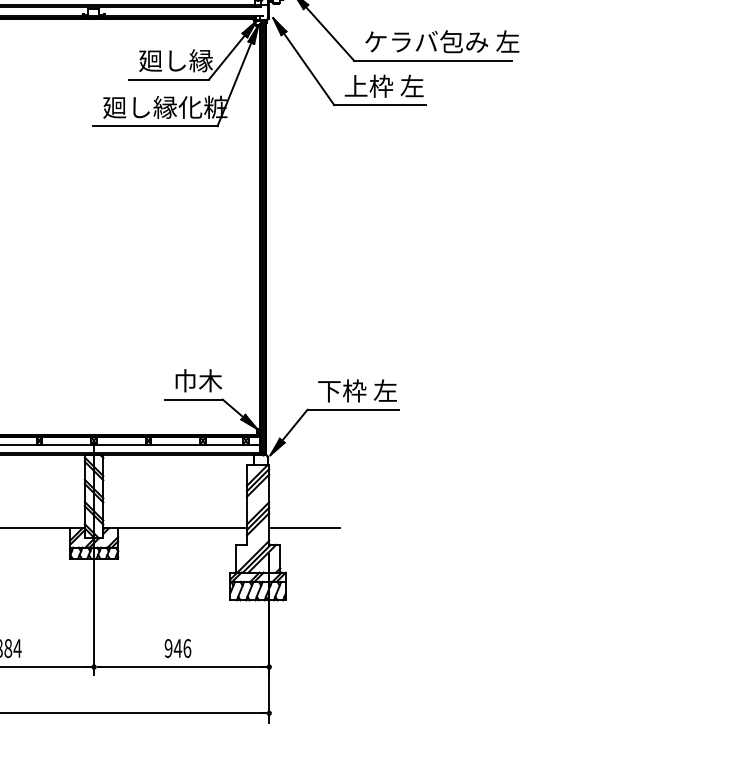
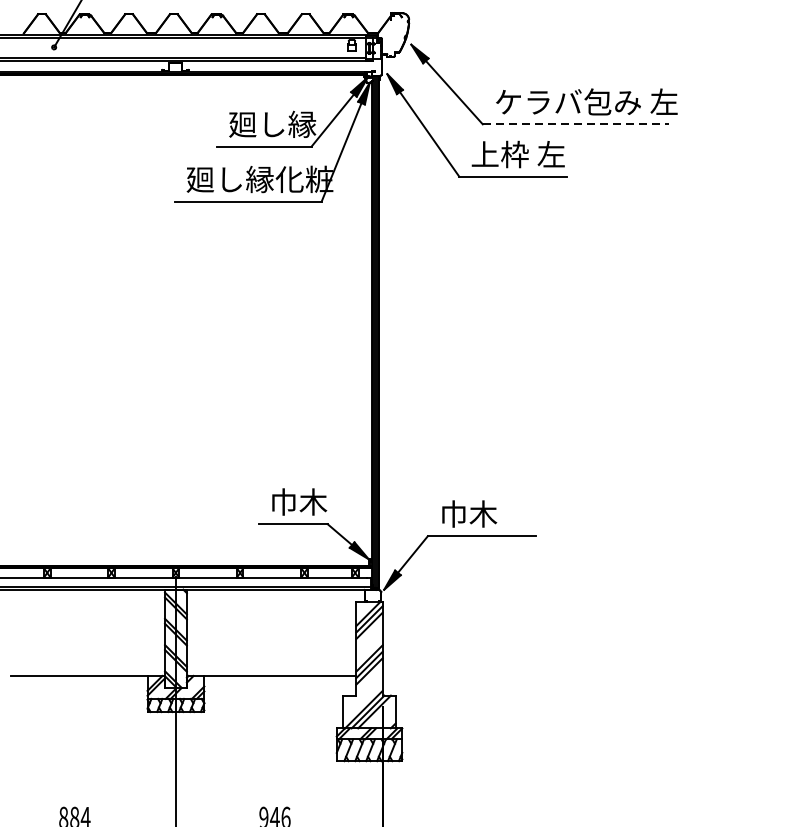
line: (433, 60) -> (576, 124), solid -> dashed
text: (357, 390) -> (486, 513), 下枠 左 -> 巾木
line: (304, 528) -> (424, 676), removed

